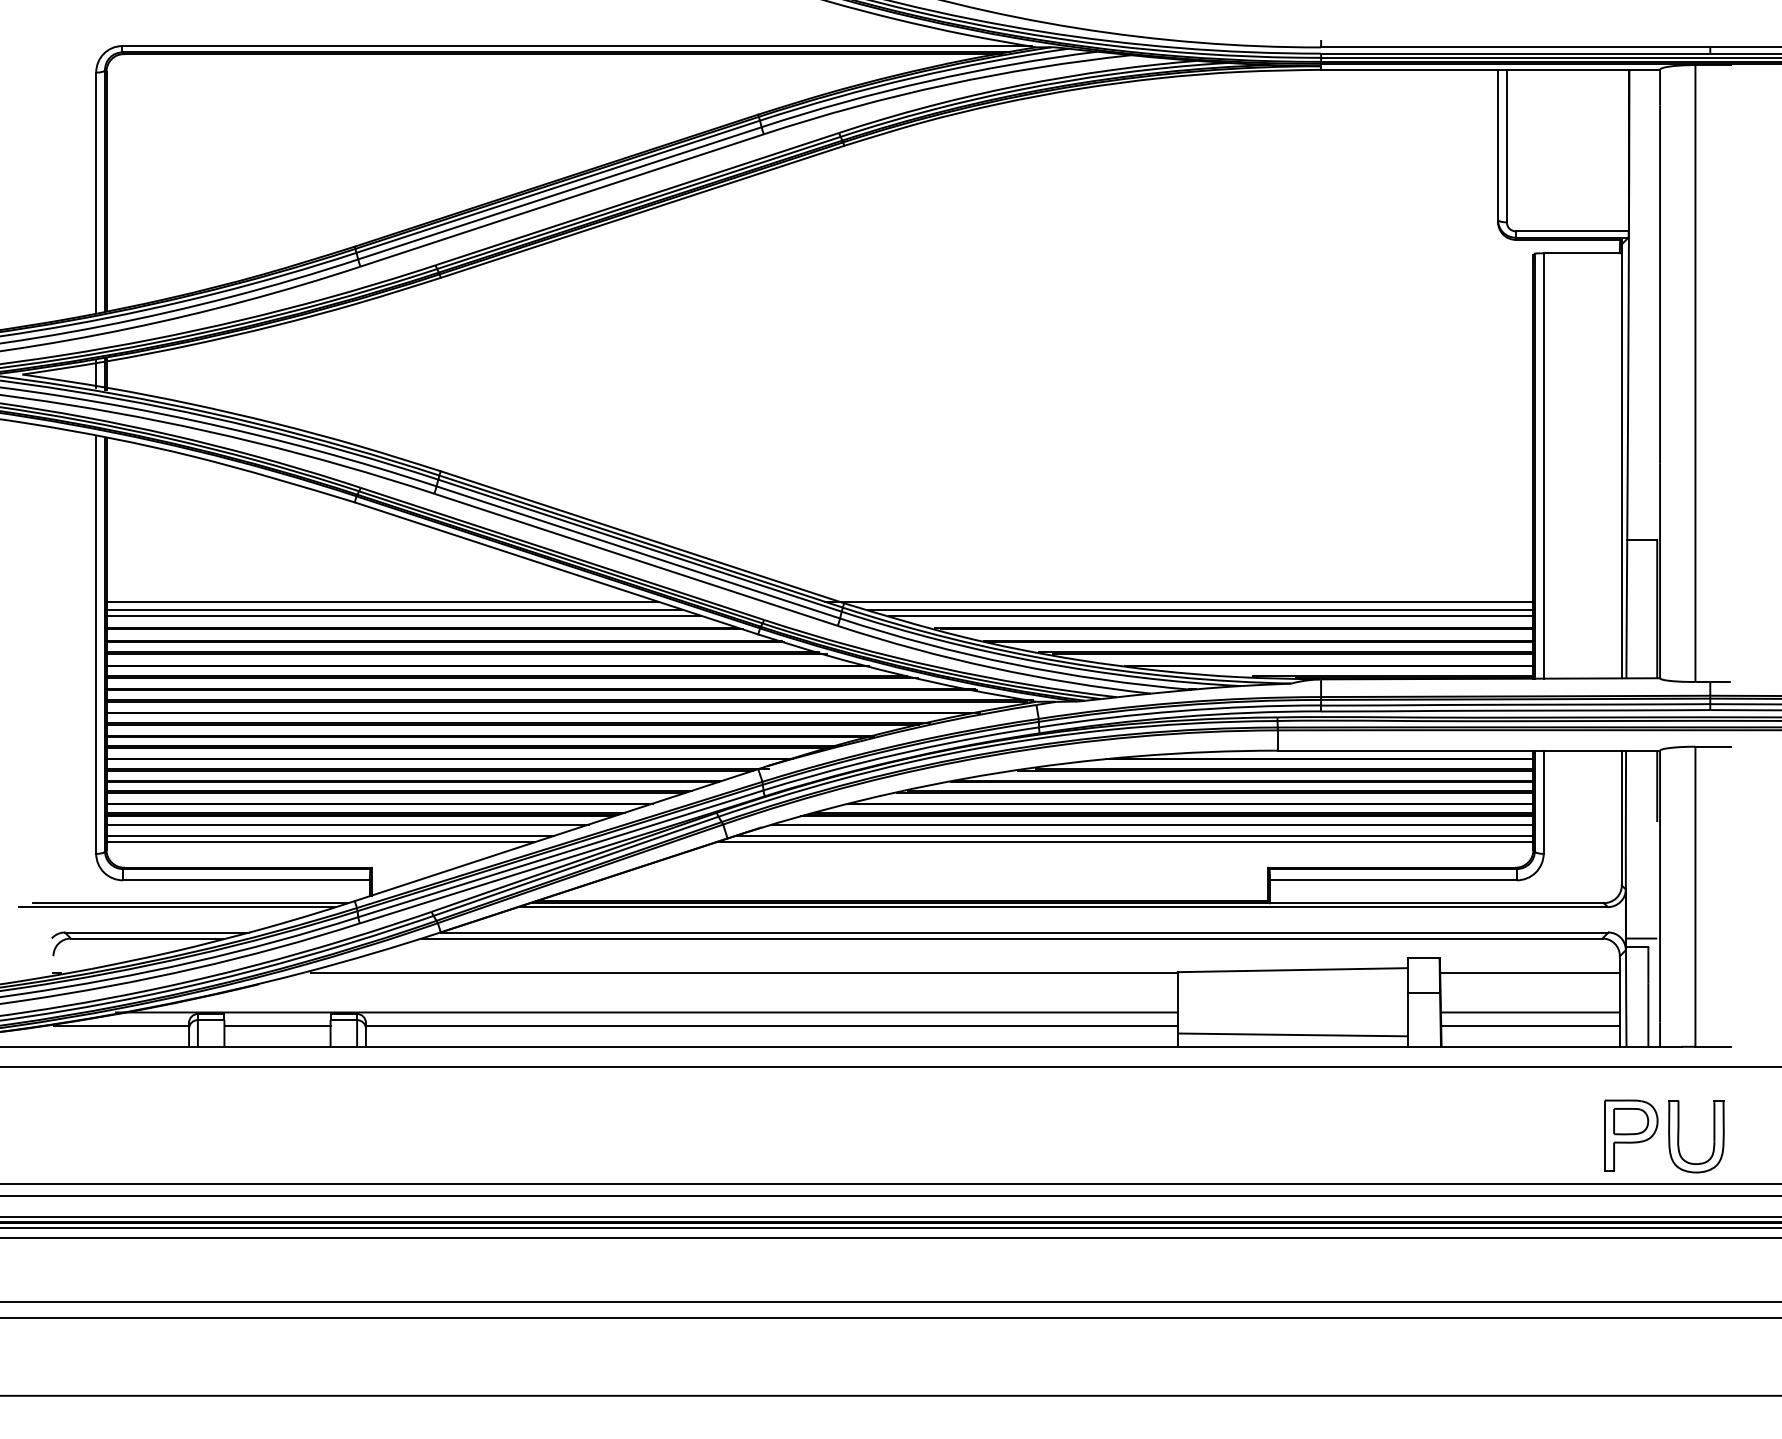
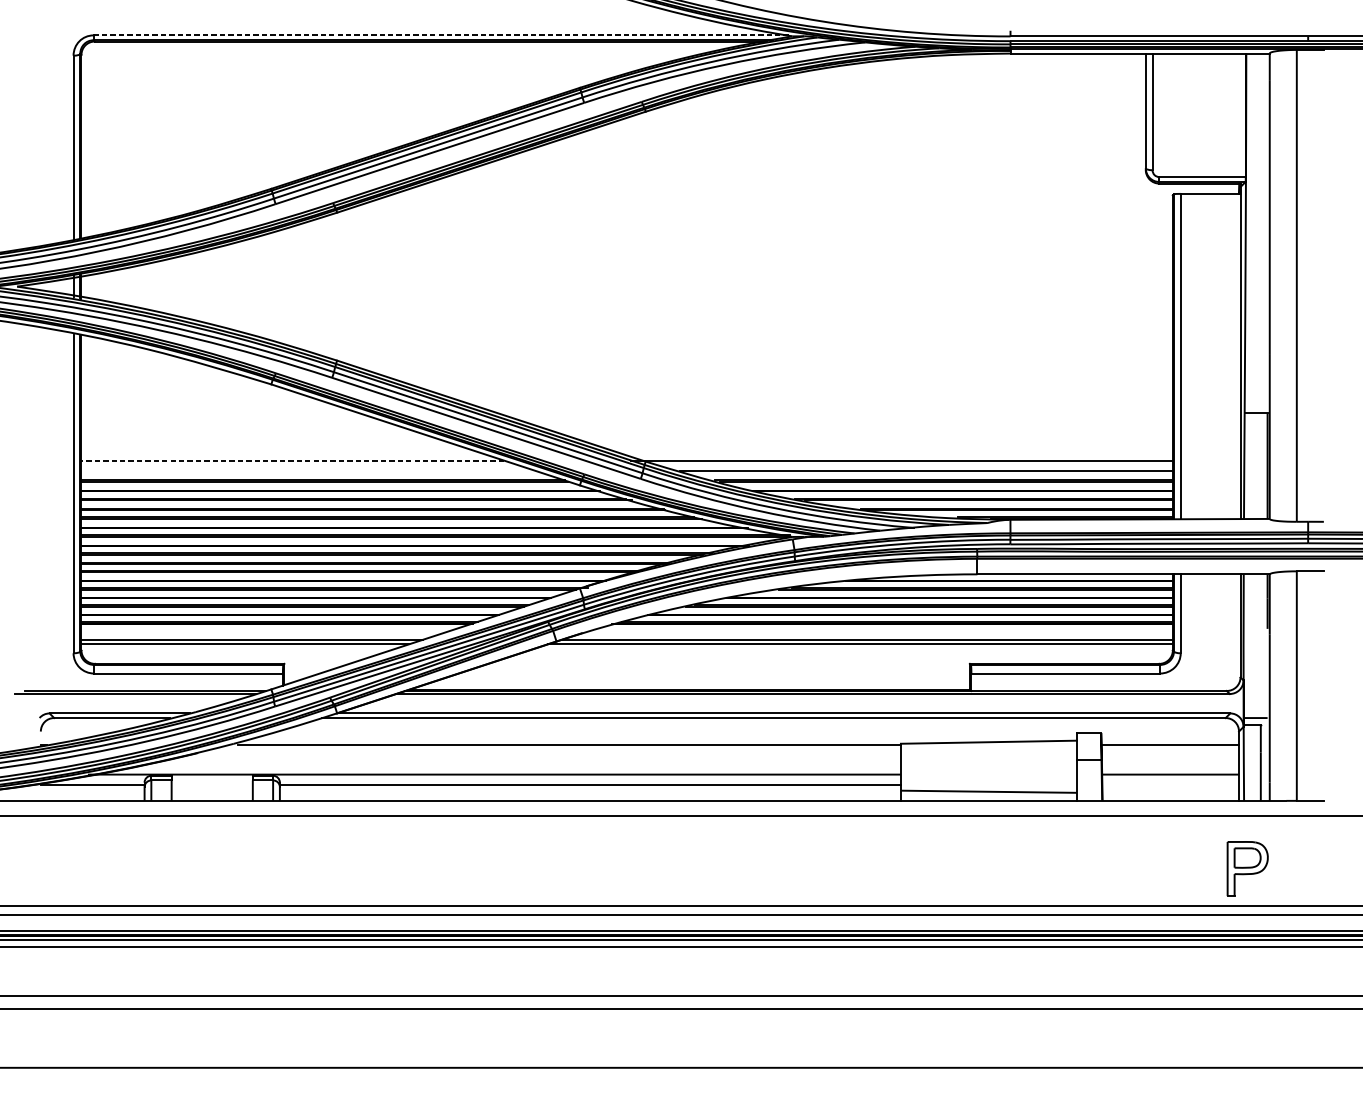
line: (577, 46) -> (441, 35), solid -> dashed
line: (382, 601) -> (292, 460), solid -> dashed
line: (394, 609) -> (301, 466), removed
line: (1200, 609) -> (918, 466), removed
line: (403, 615) -> (308, 470), removed
line: (347, 824) -> (265, 630), removed
line: (1152, 824) -> (881, 630), removed
line: (277, 1025) -> (212, 784), removed
line: (1530, 1025) -> (1170, 784), removed
part: (1679, 1136) -> (1284, 869), removed

